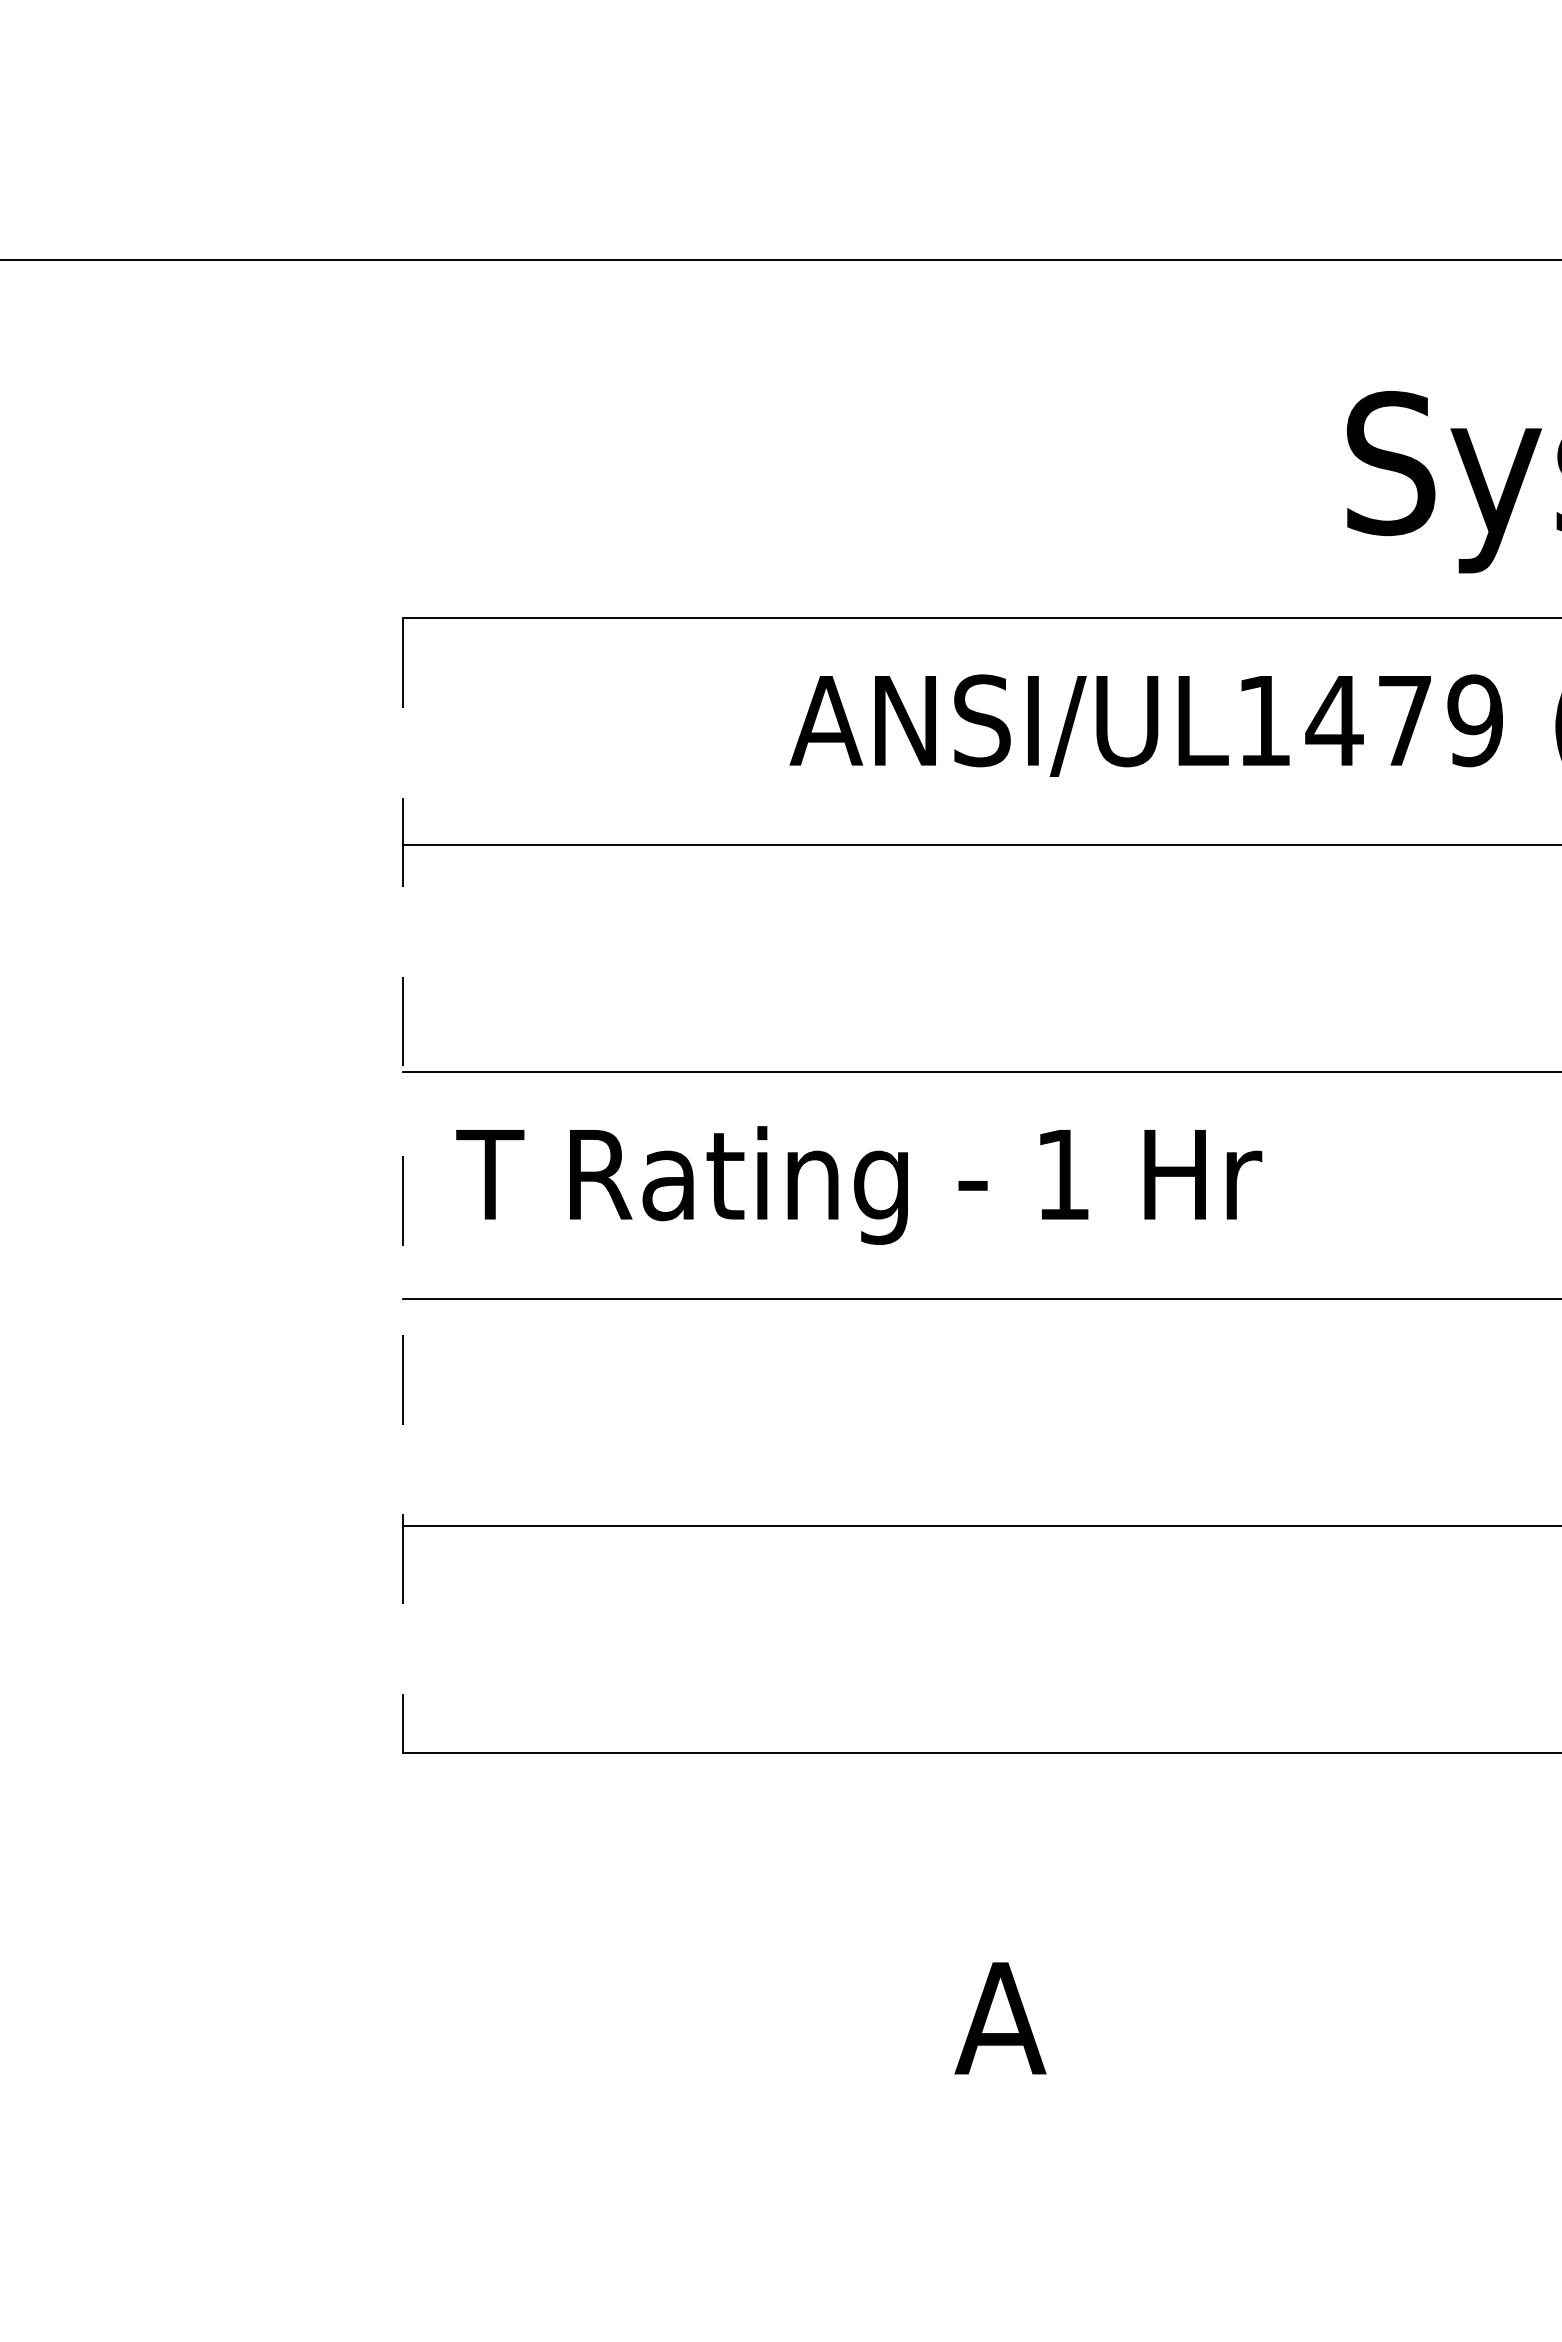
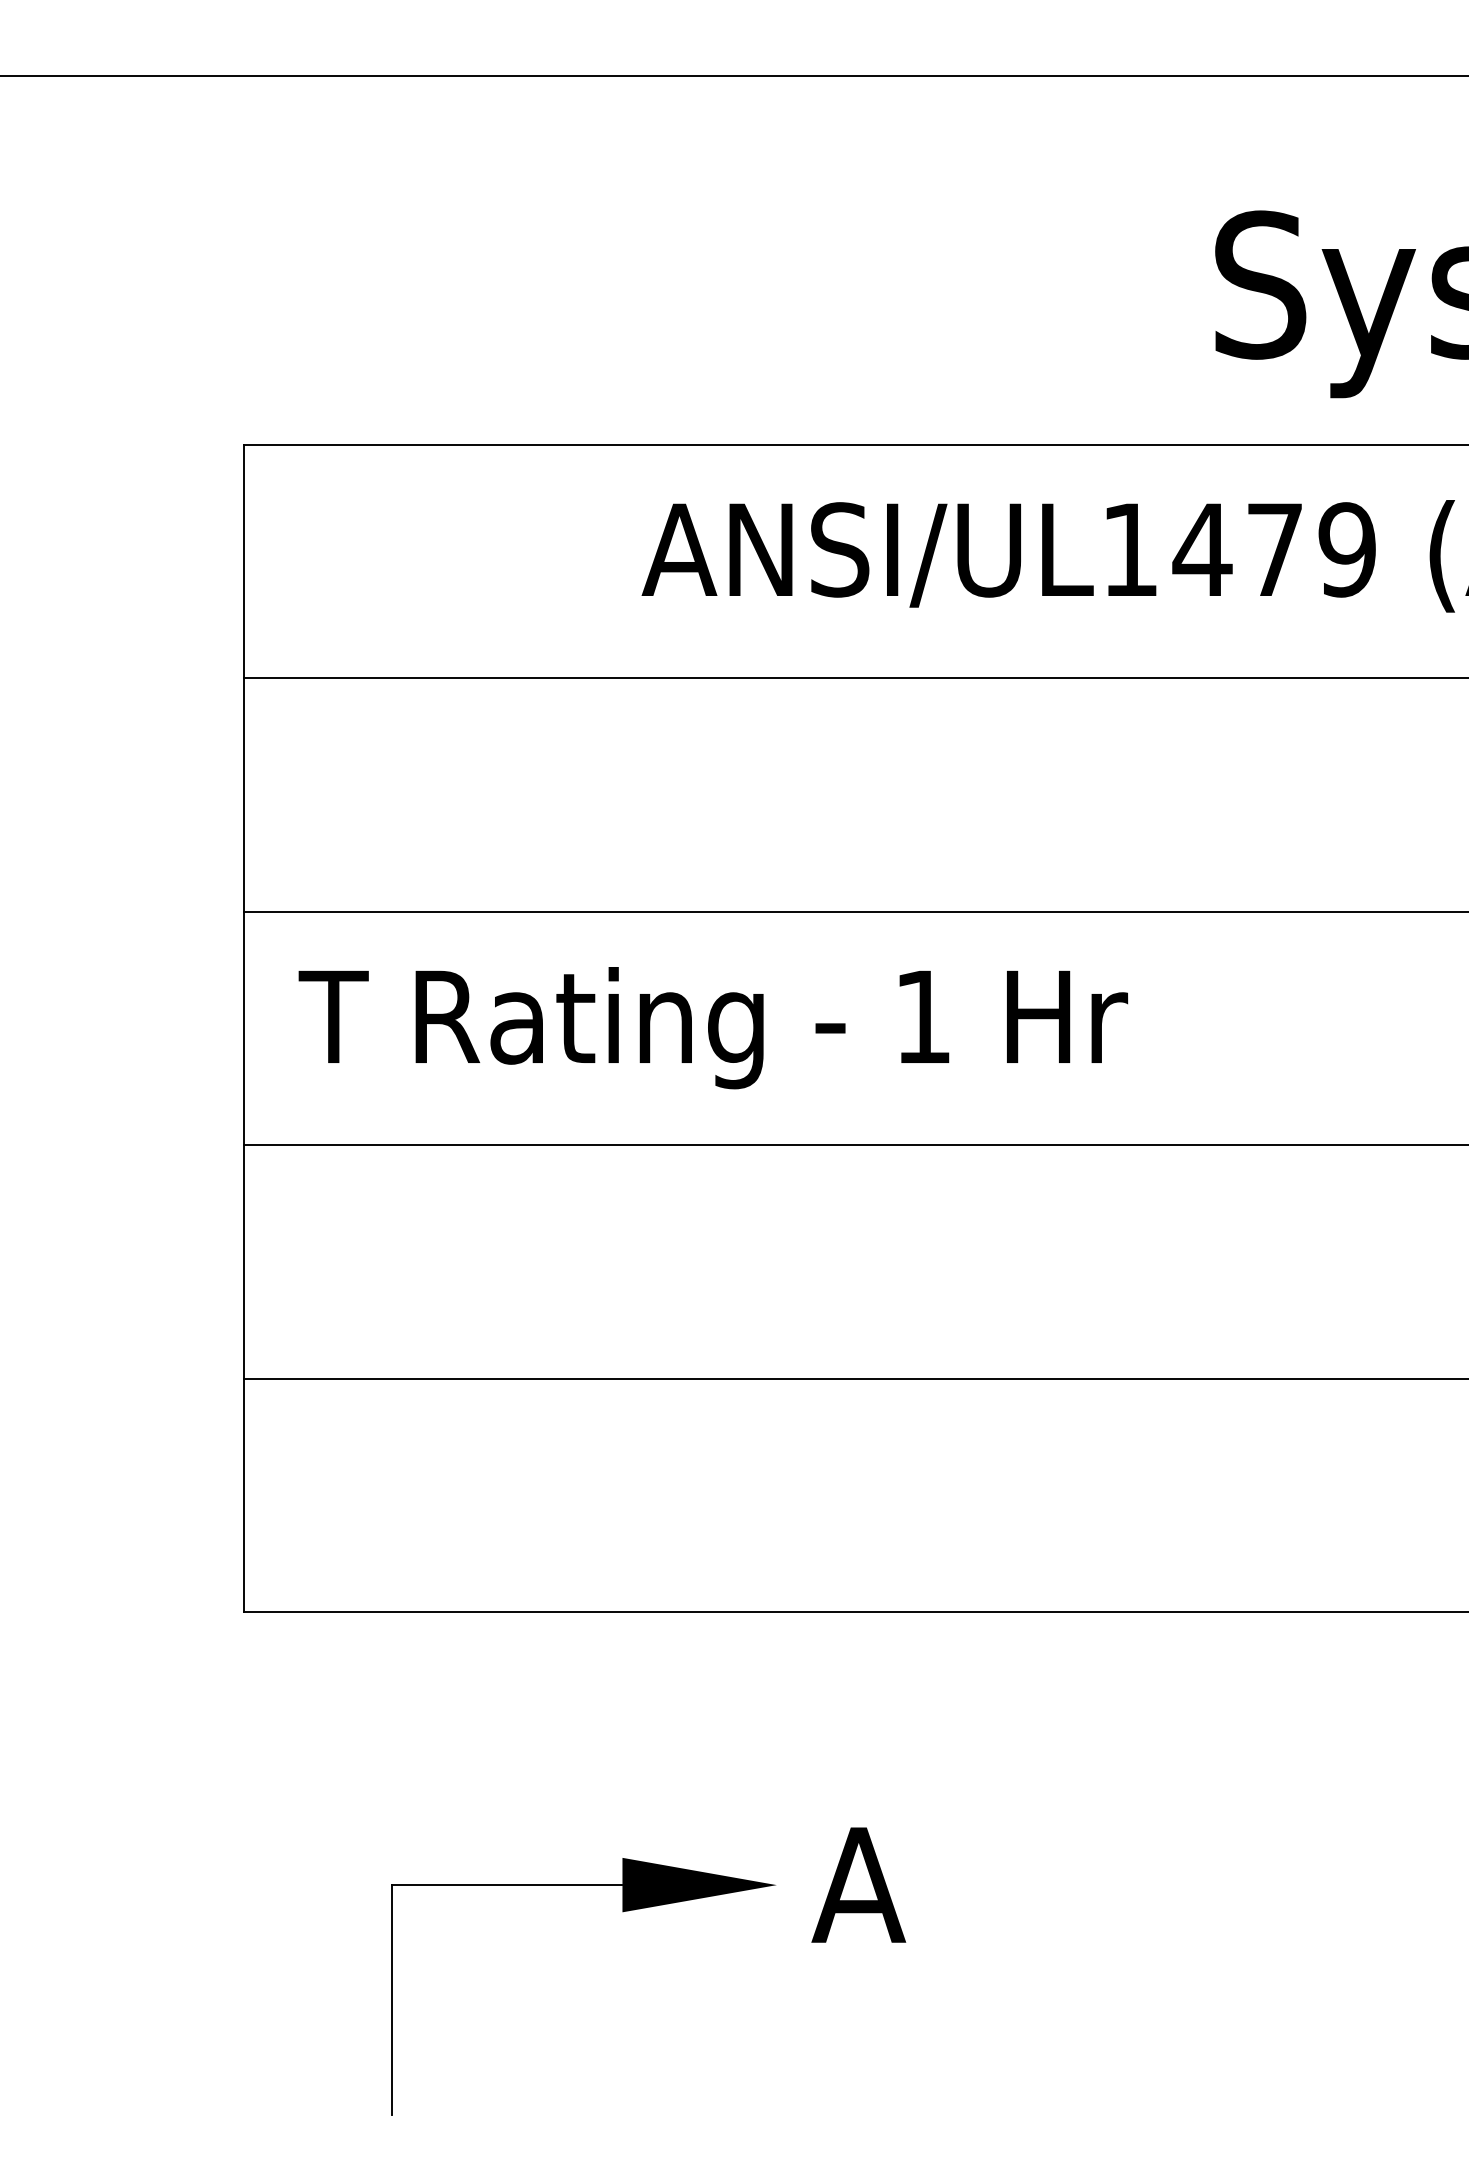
line: (402, 1186) -> (243, 1029), dashed -> solid
part: (771, 2044) -> (623, 1911), added

